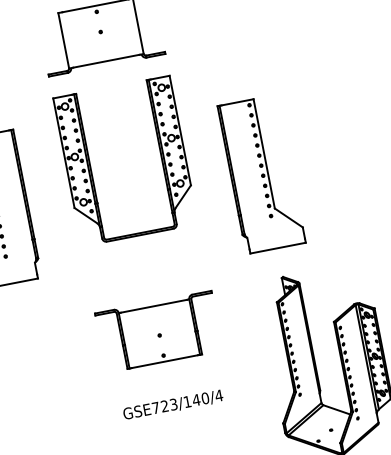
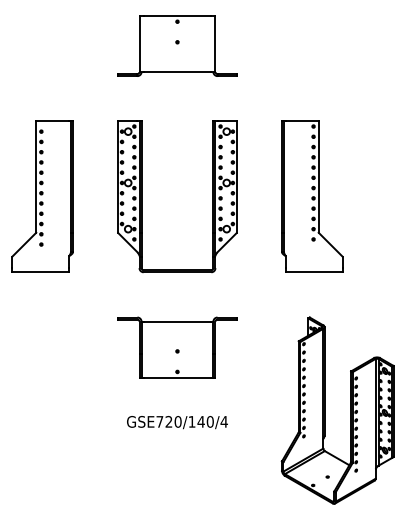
part: (91, 167) -> (142, 196), moved
part: (261, 174) -> (312, 196), moved
text: (173, 404) -> (177, 421), GSE723/140/4 -> GSE720/140/4

